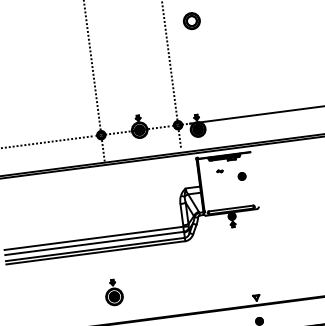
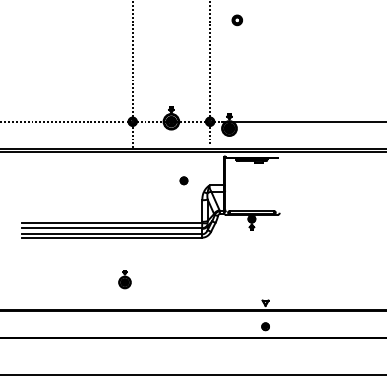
part: (192, 21) -> (237, 20), size x0.6
part: (219, 171) -> (245, 172), removed
part: (241, 176) -> (183, 180), moved
part: (113, 292) -> (124, 279), size x0.7

